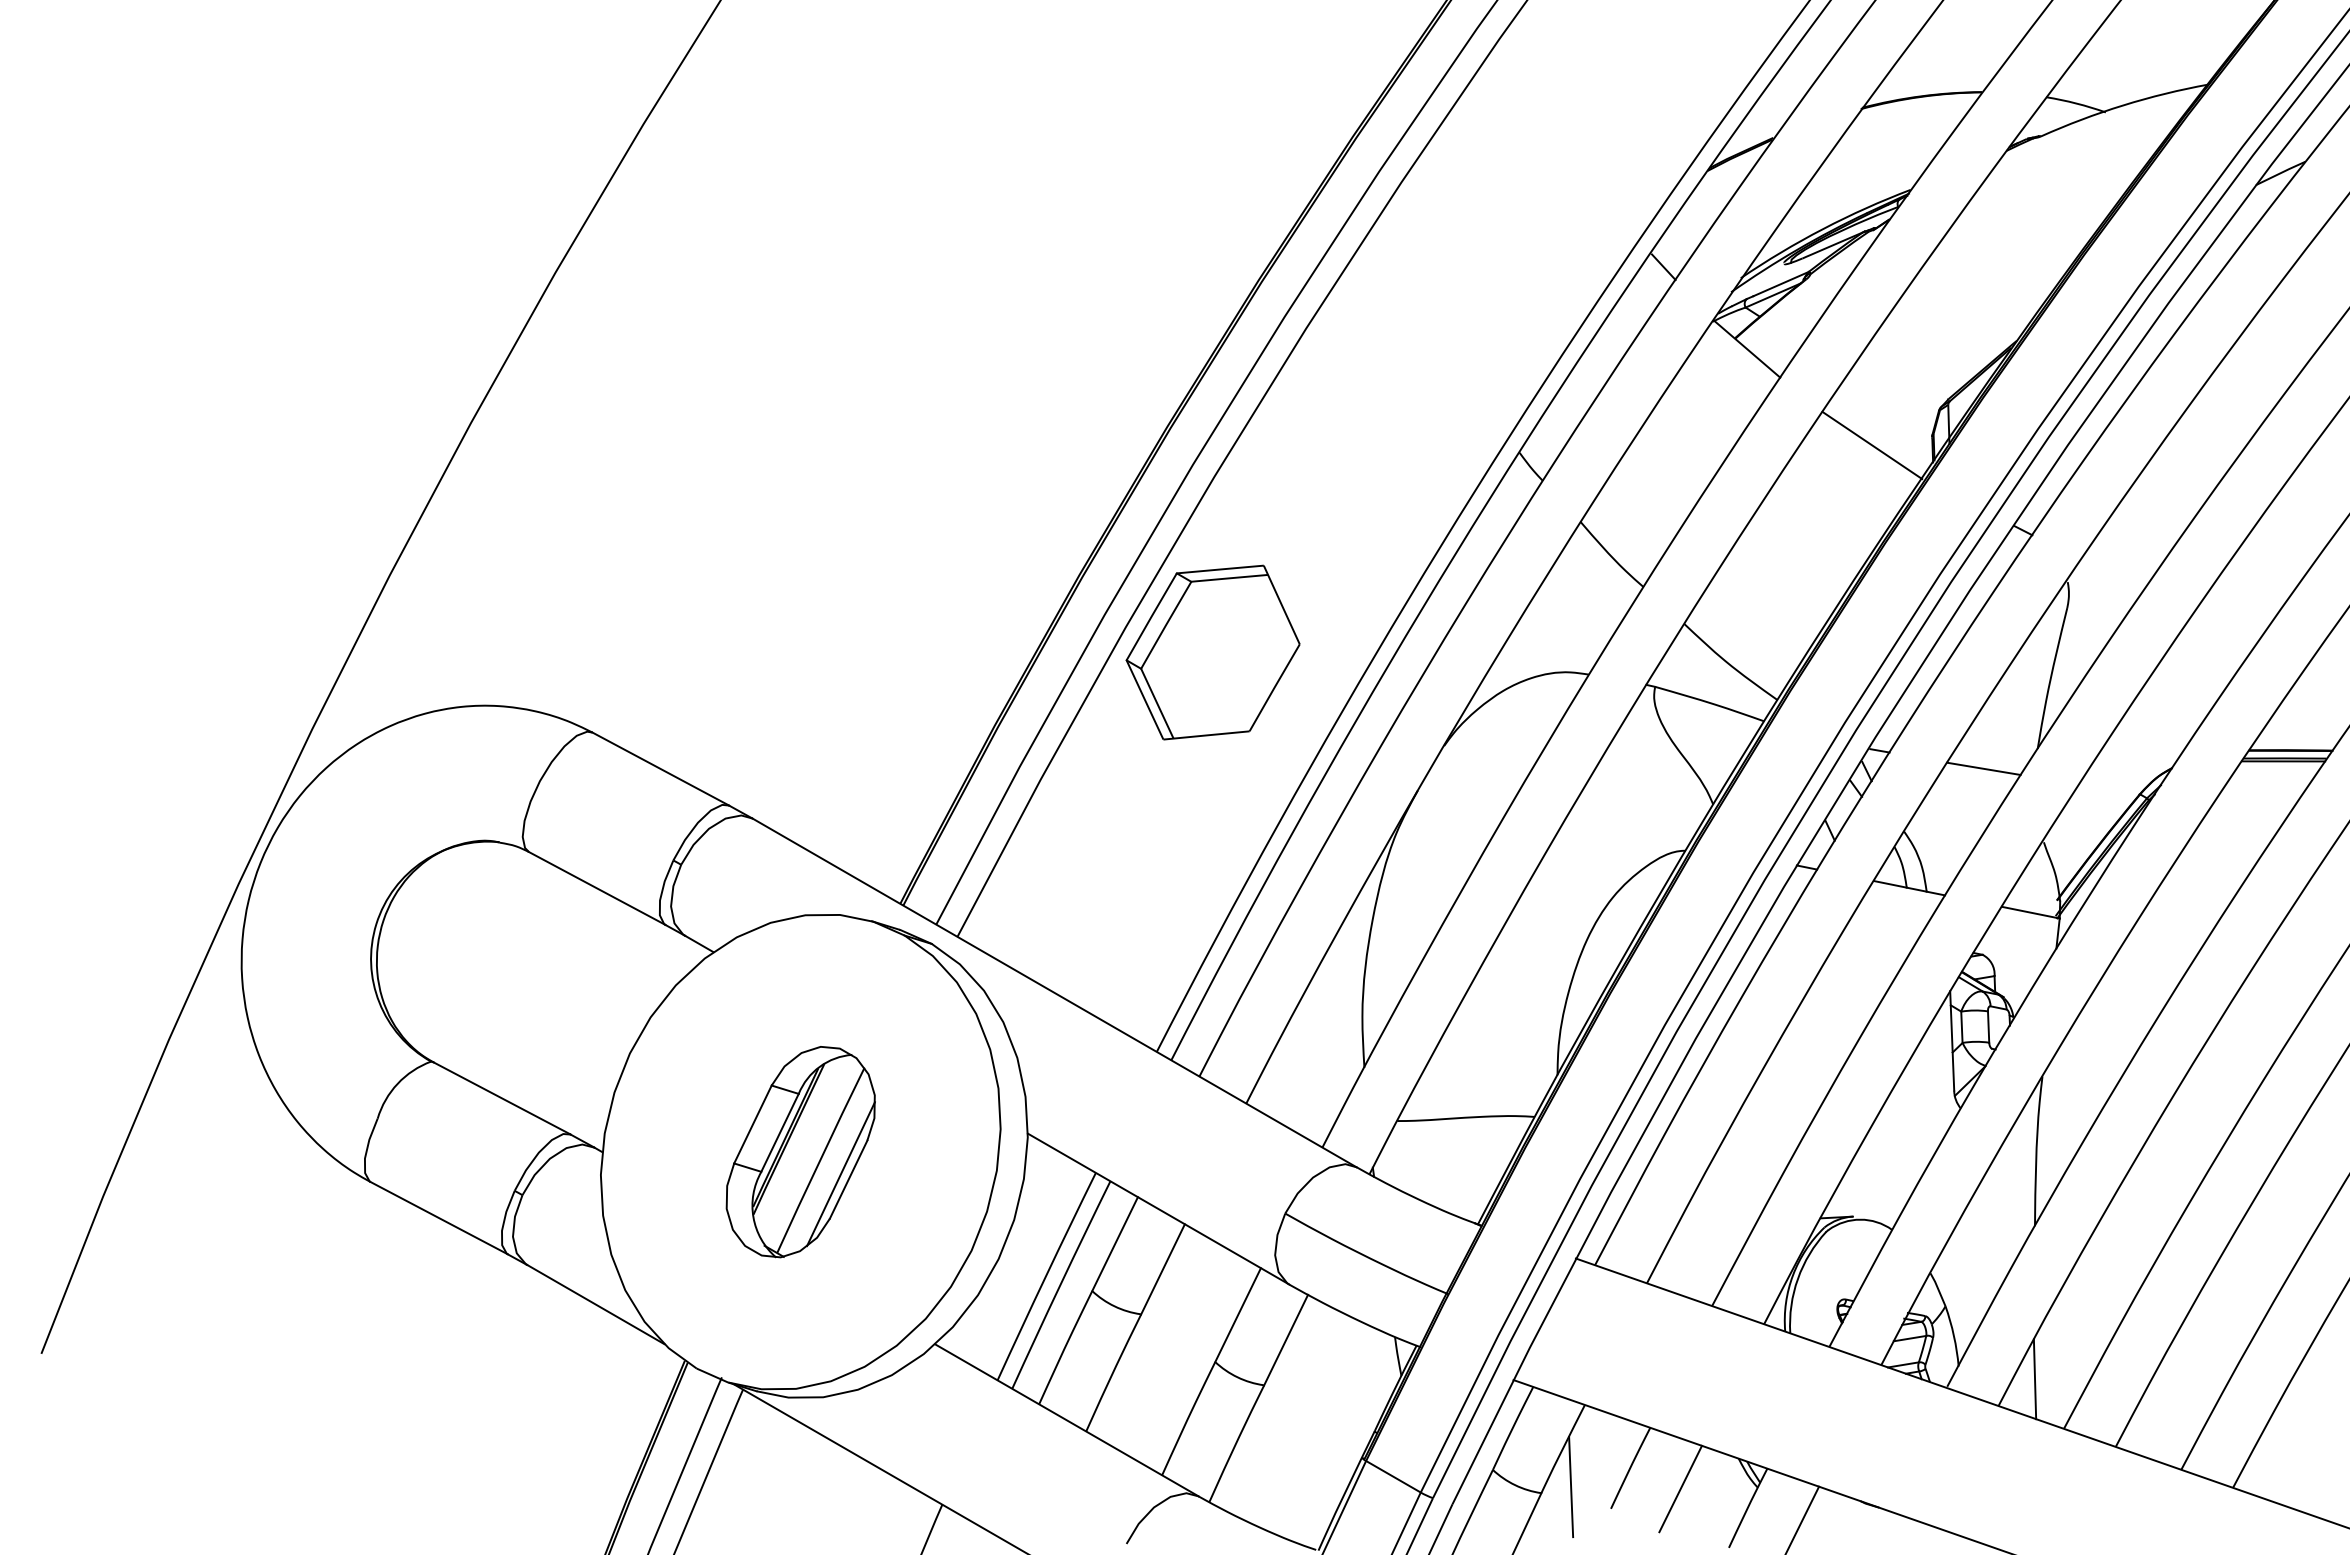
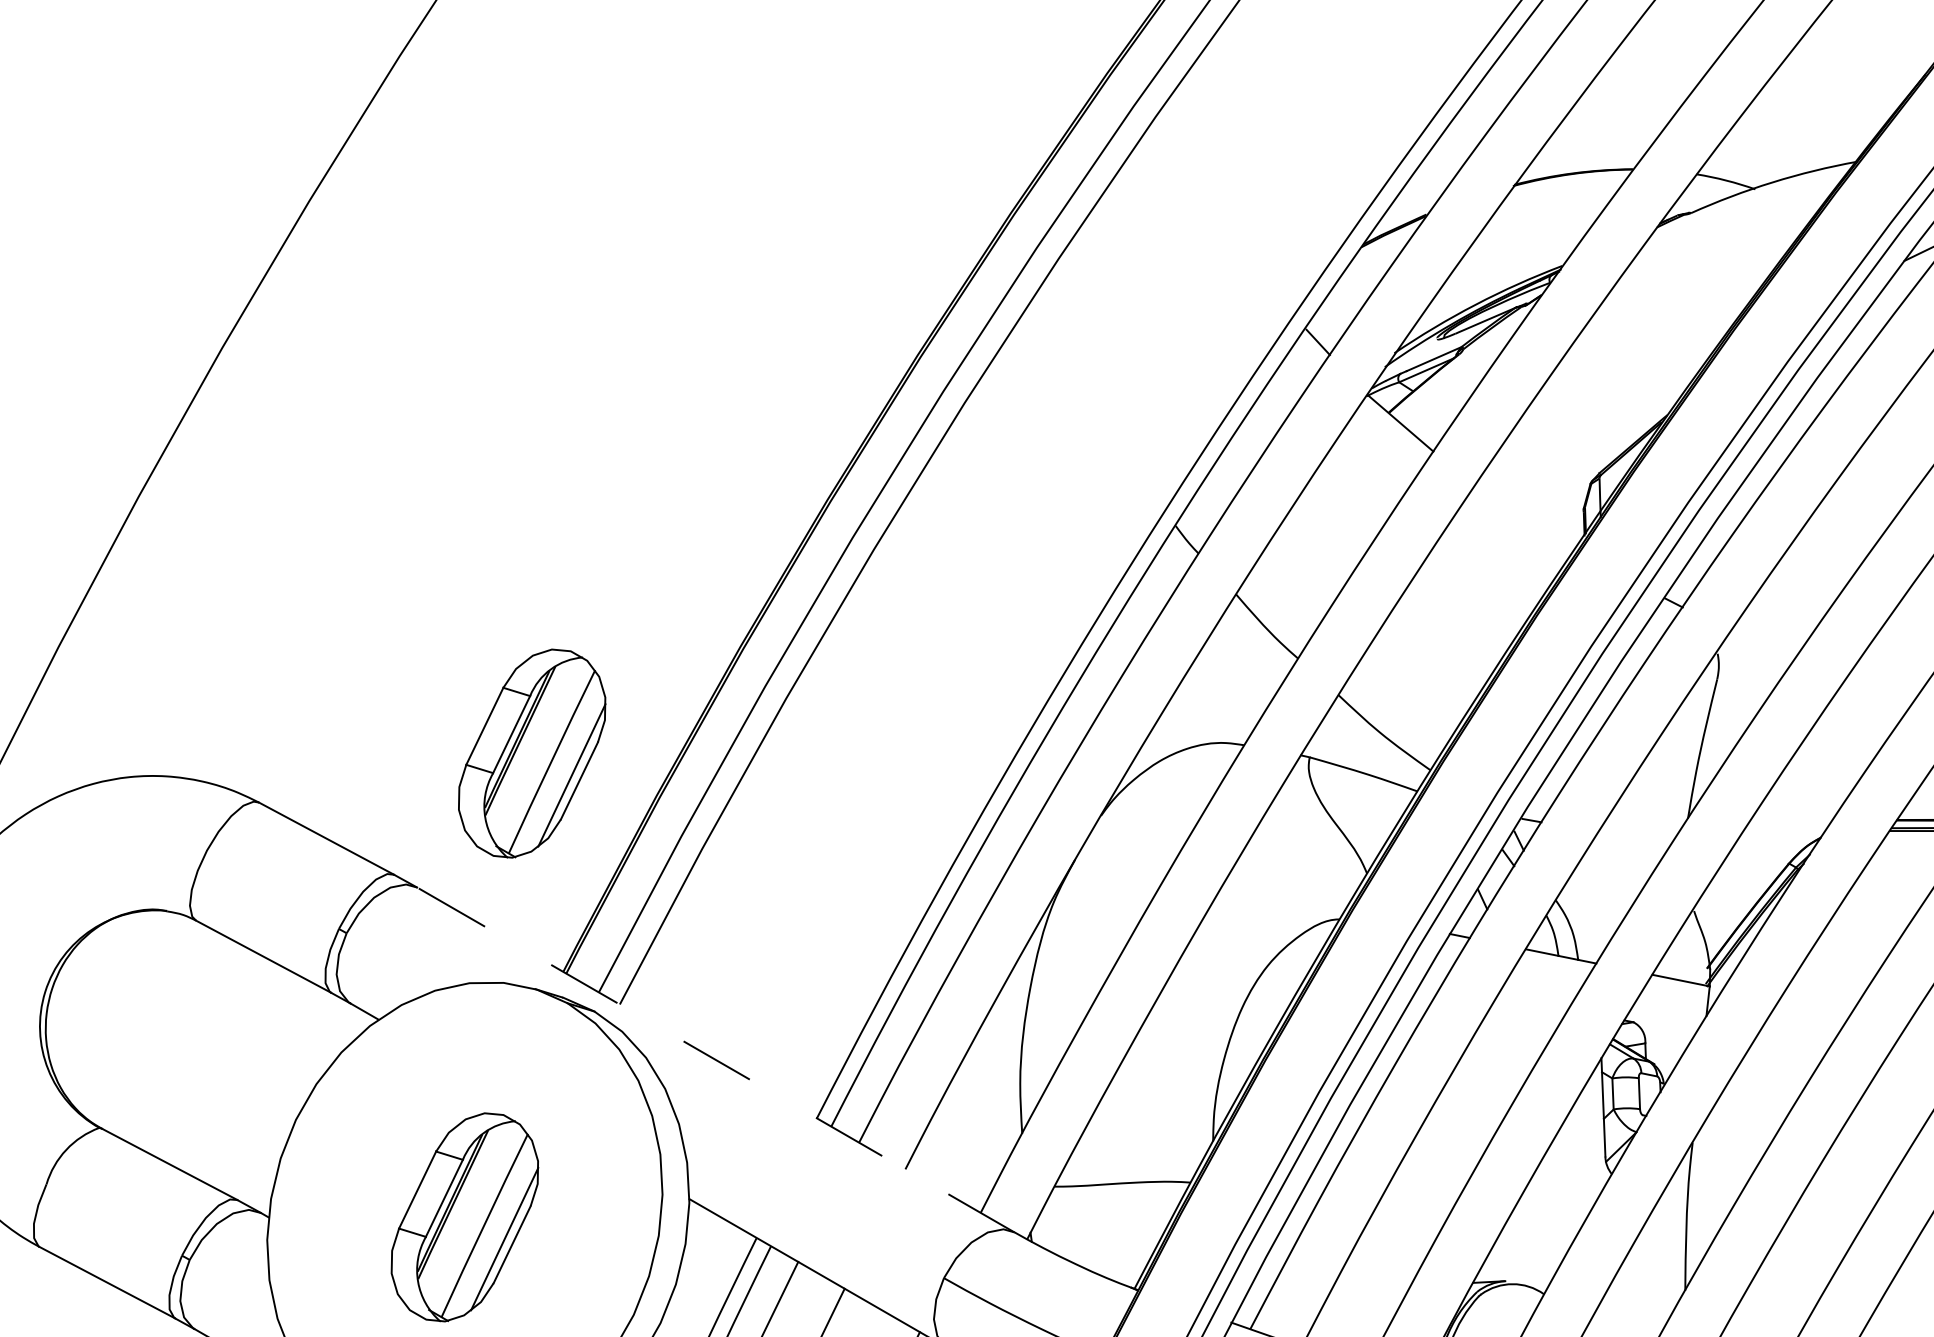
line: (1872, 445) -> (1524, 518), removed
part: (1212, 652) -> (872, 723), removed
part: (868, 683) -> (531, 754), added
line: (1983, 768) -> (1634, 838), removed
line: (1054, 992) -> (715, 1059), solid -> dashed

